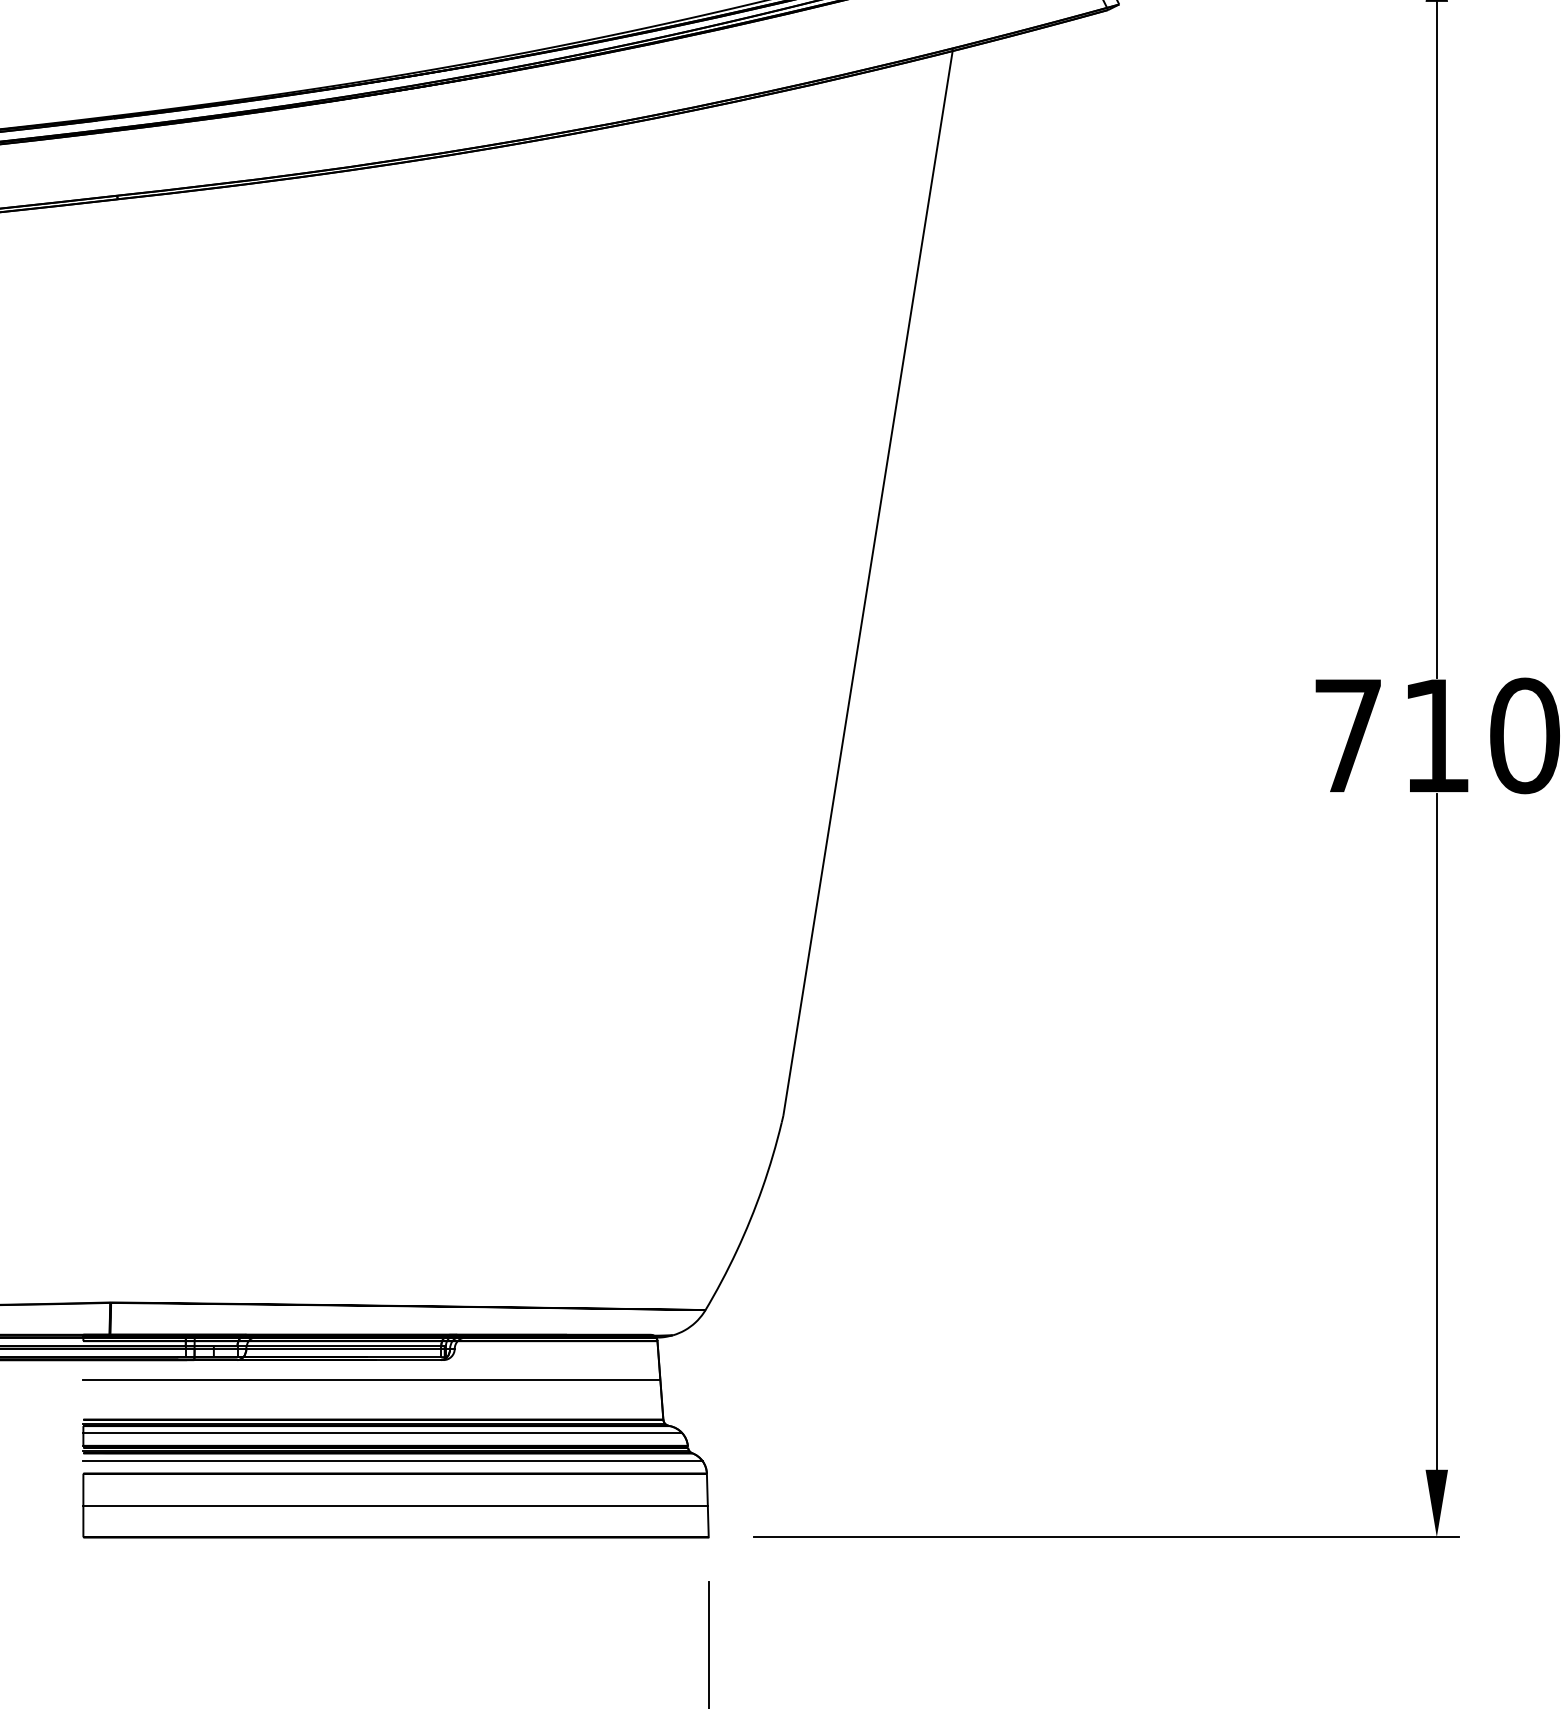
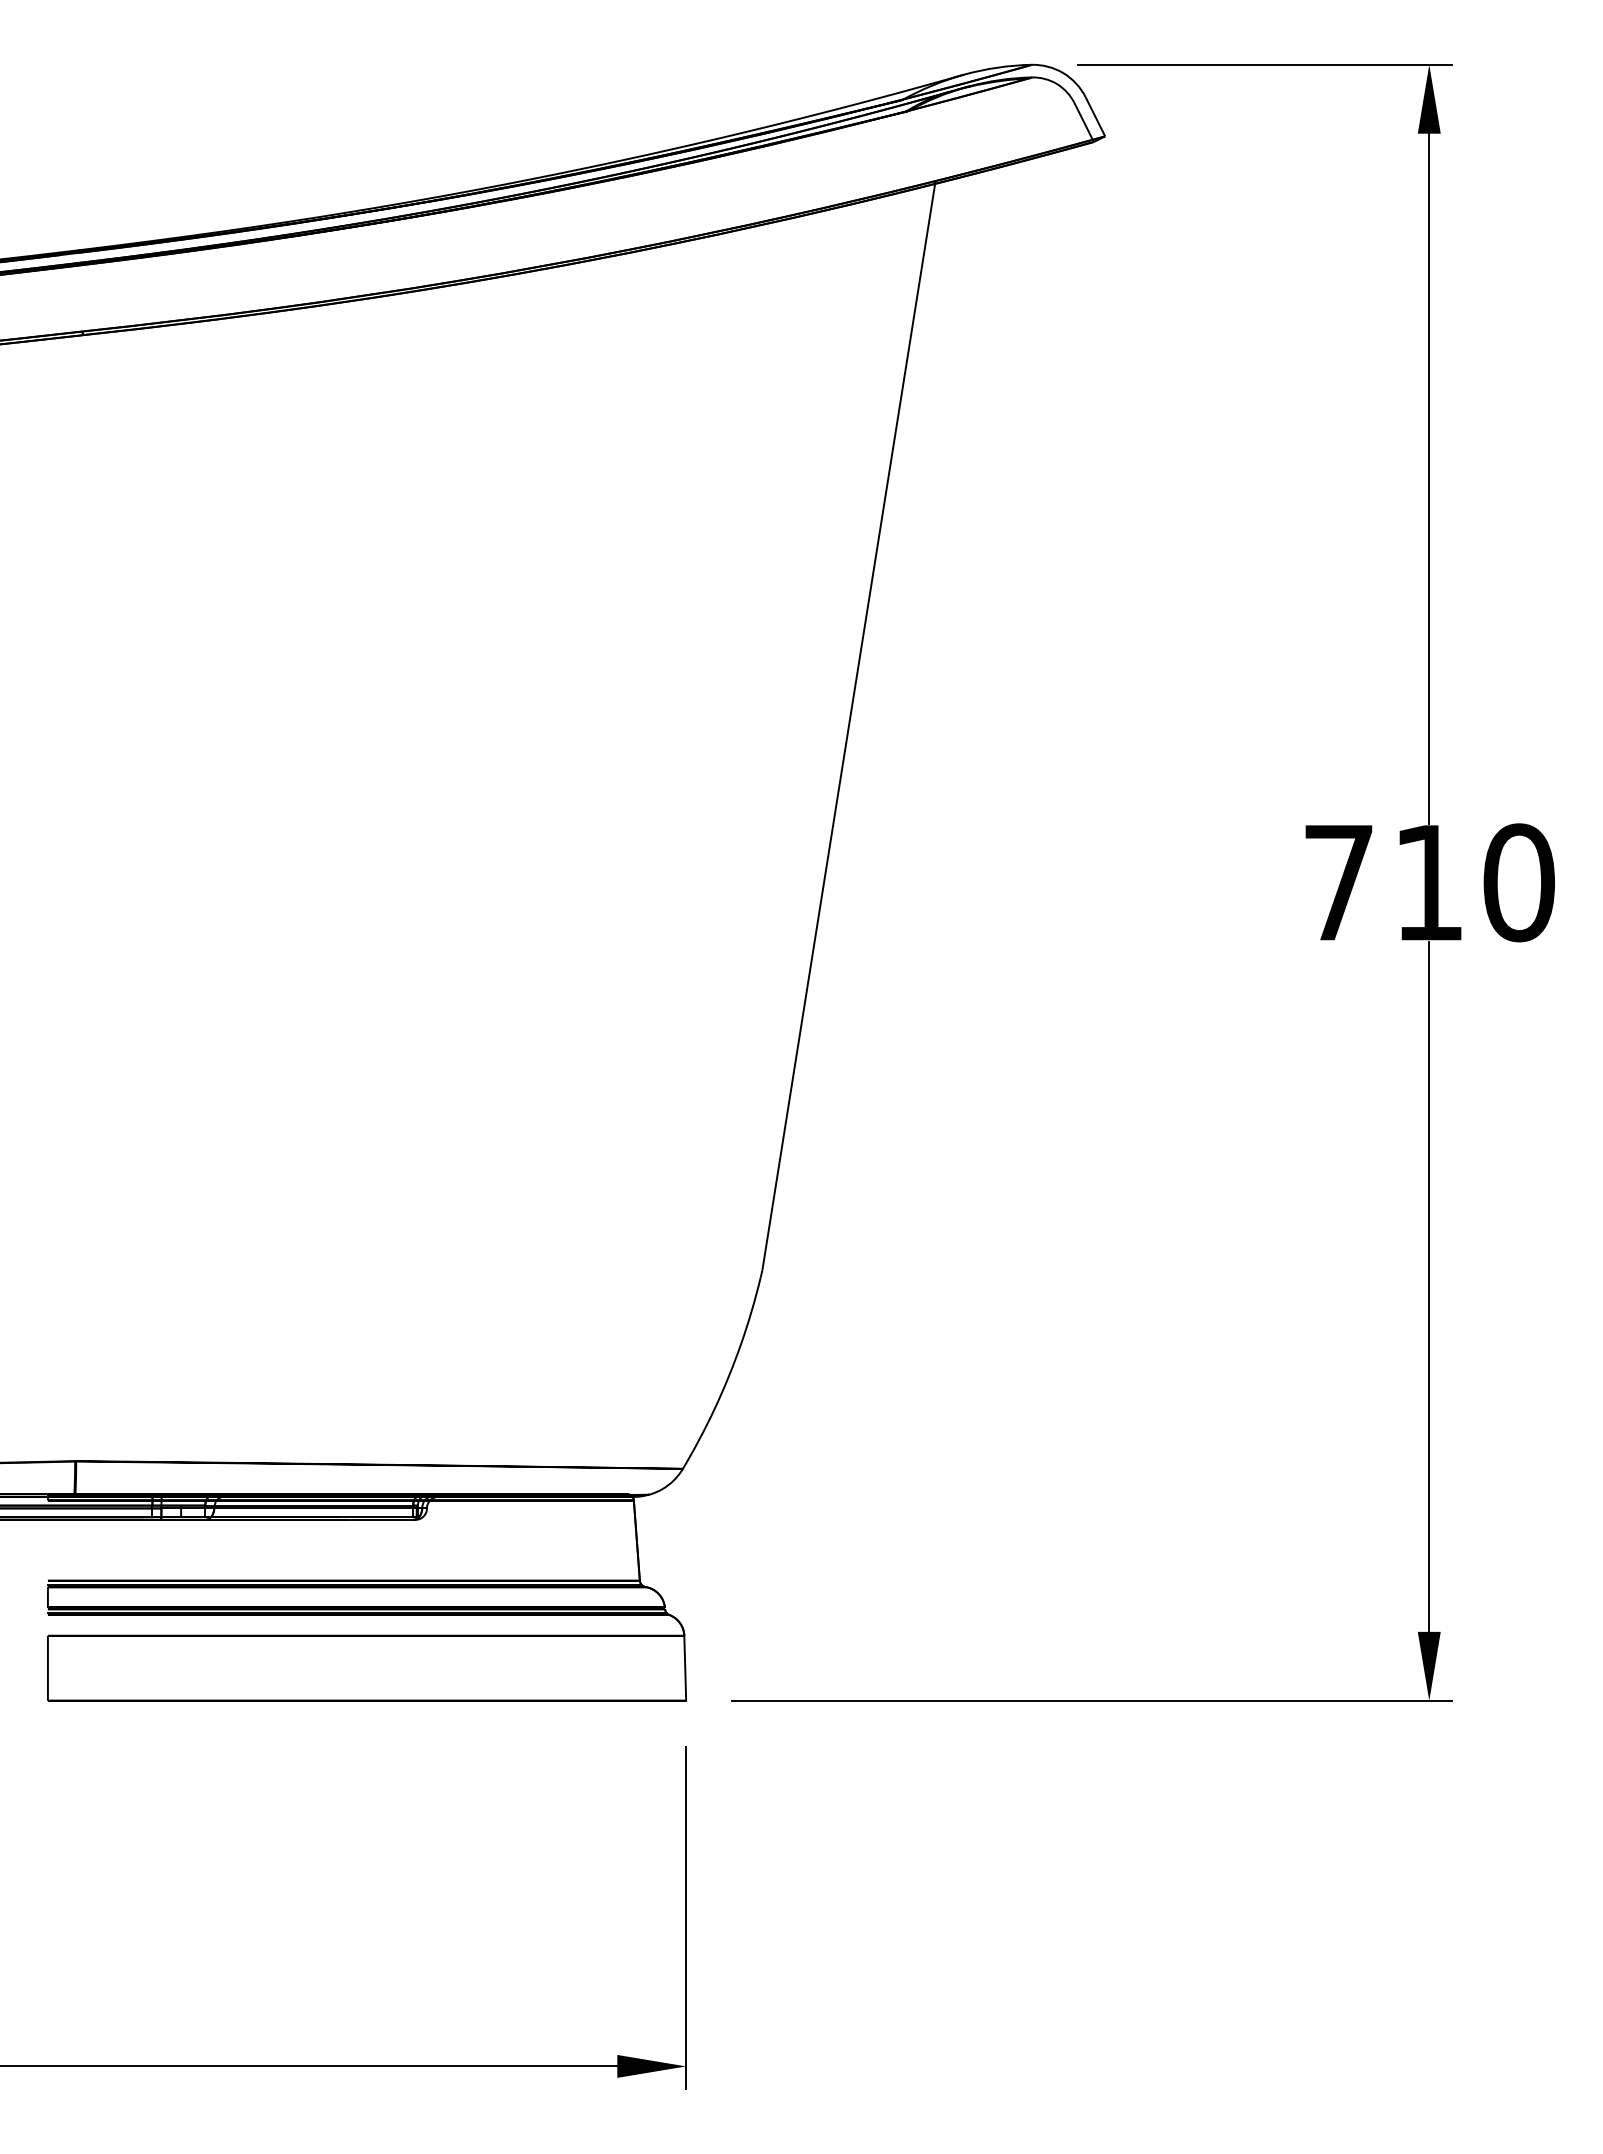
line: (371, 1380) -> (341, 1540), removed
line: (382, 1433) -> (353, 1594), removed
line: (392, 1461) -> (363, 1623), removed
line: (395, 1505) -> (366, 1668), removed

